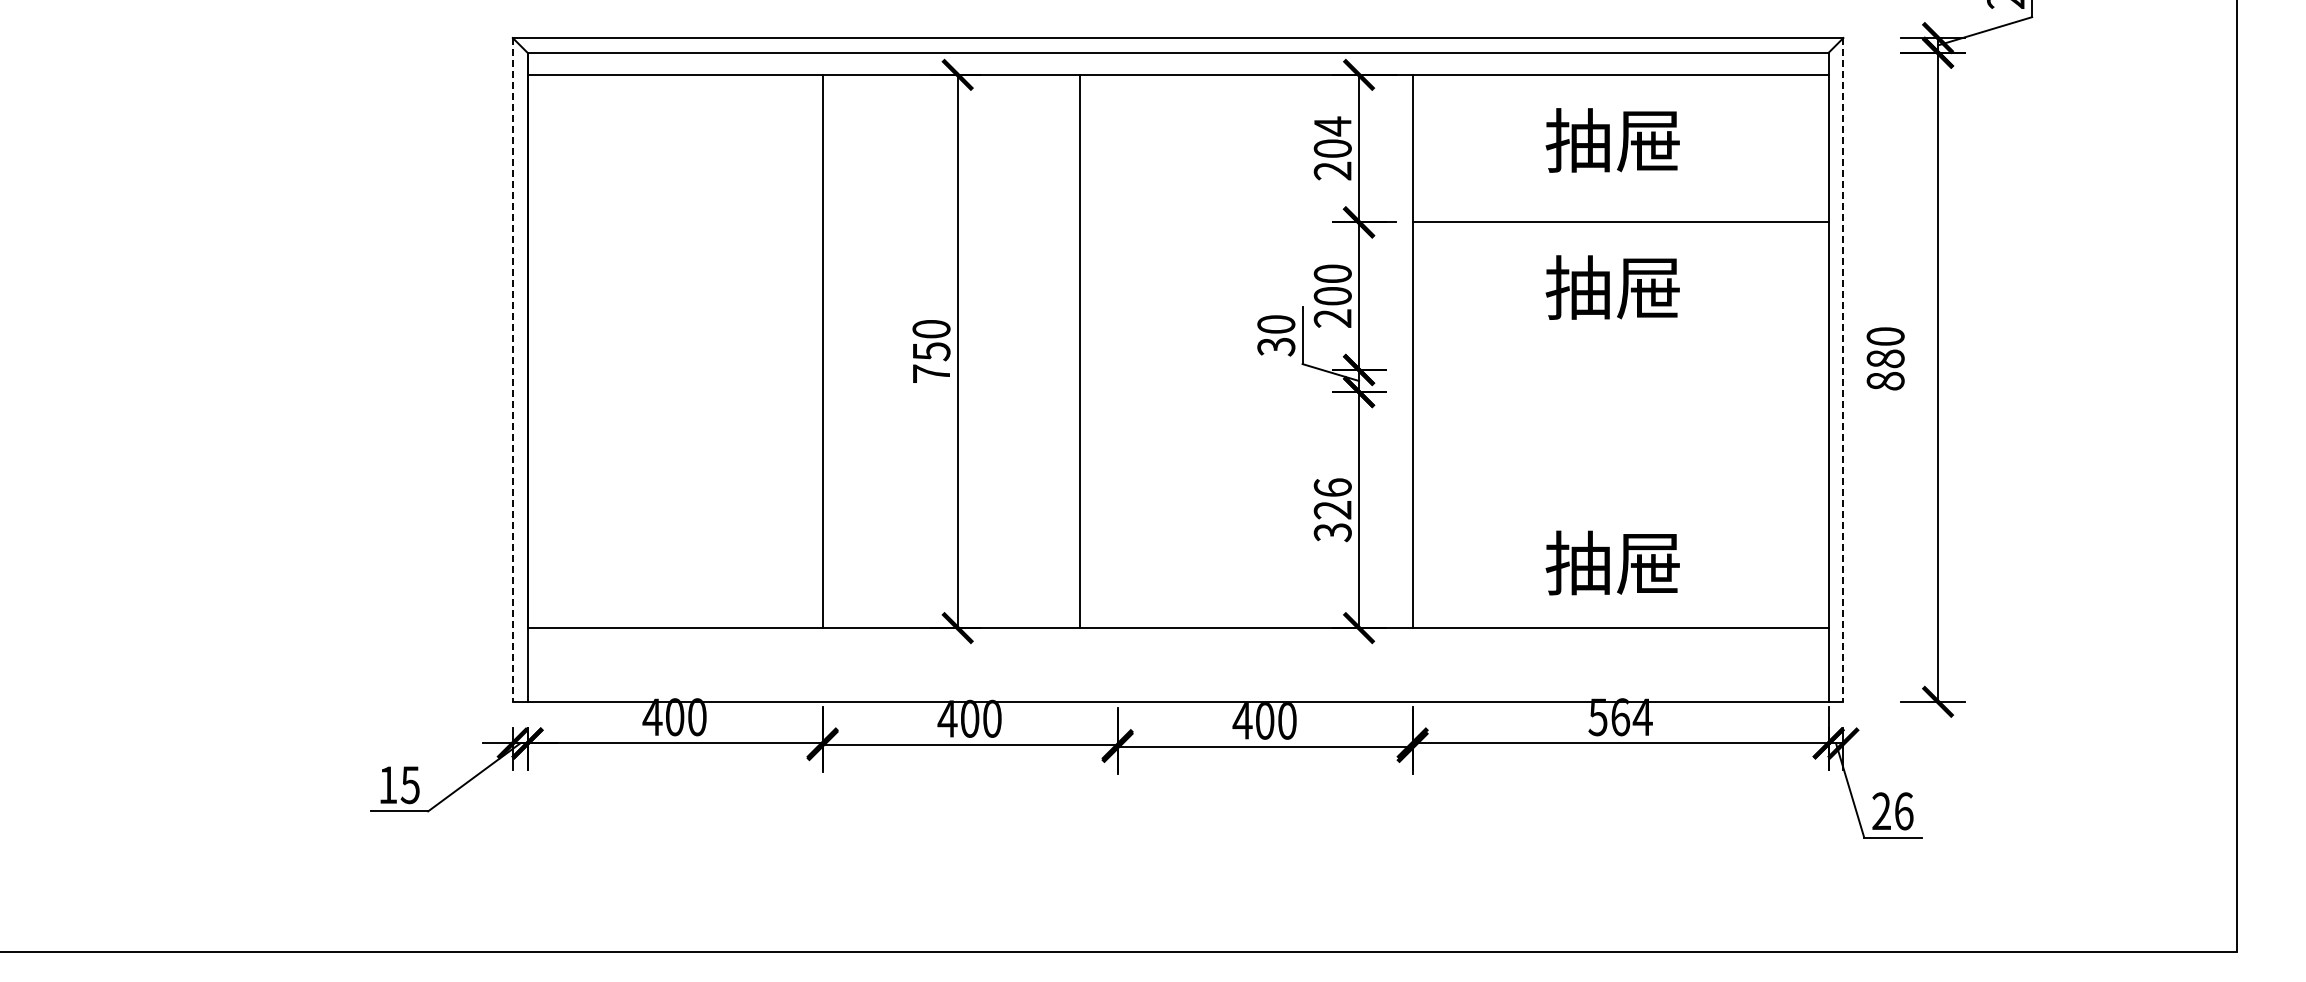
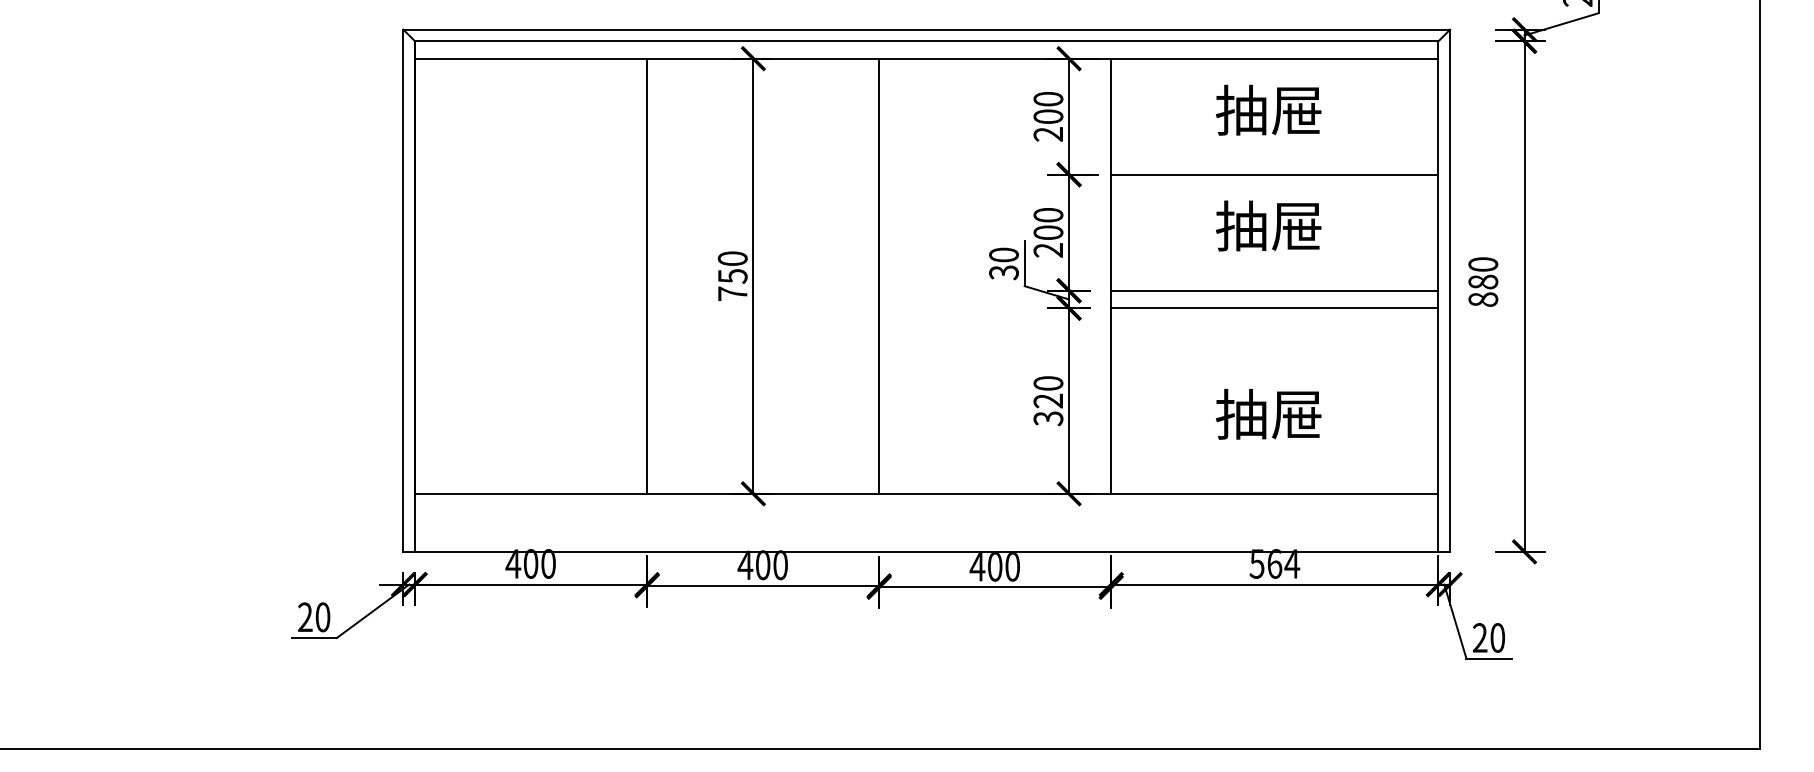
text: (1332, 126) -> (1048, 99), 204 -> 200
line: (1079, 351) -> (879, 276), moved
line: (512, 369) -> (403, 290), dashed -> solid
line: (1620, 369) -> (1274, 290), added
line: (1843, 369) -> (1450, 290), dashed -> solid
line: (1620, 392) -> (1274, 308), added
text: (1332, 487) -> (1048, 383), 326 -> 320
text: (1612, 562) -> (1268, 413), moved
text: (399, 785) -> (314, 617), 15 -> 20
text: (1904, 811) -> (1498, 638), 26 -> 20

